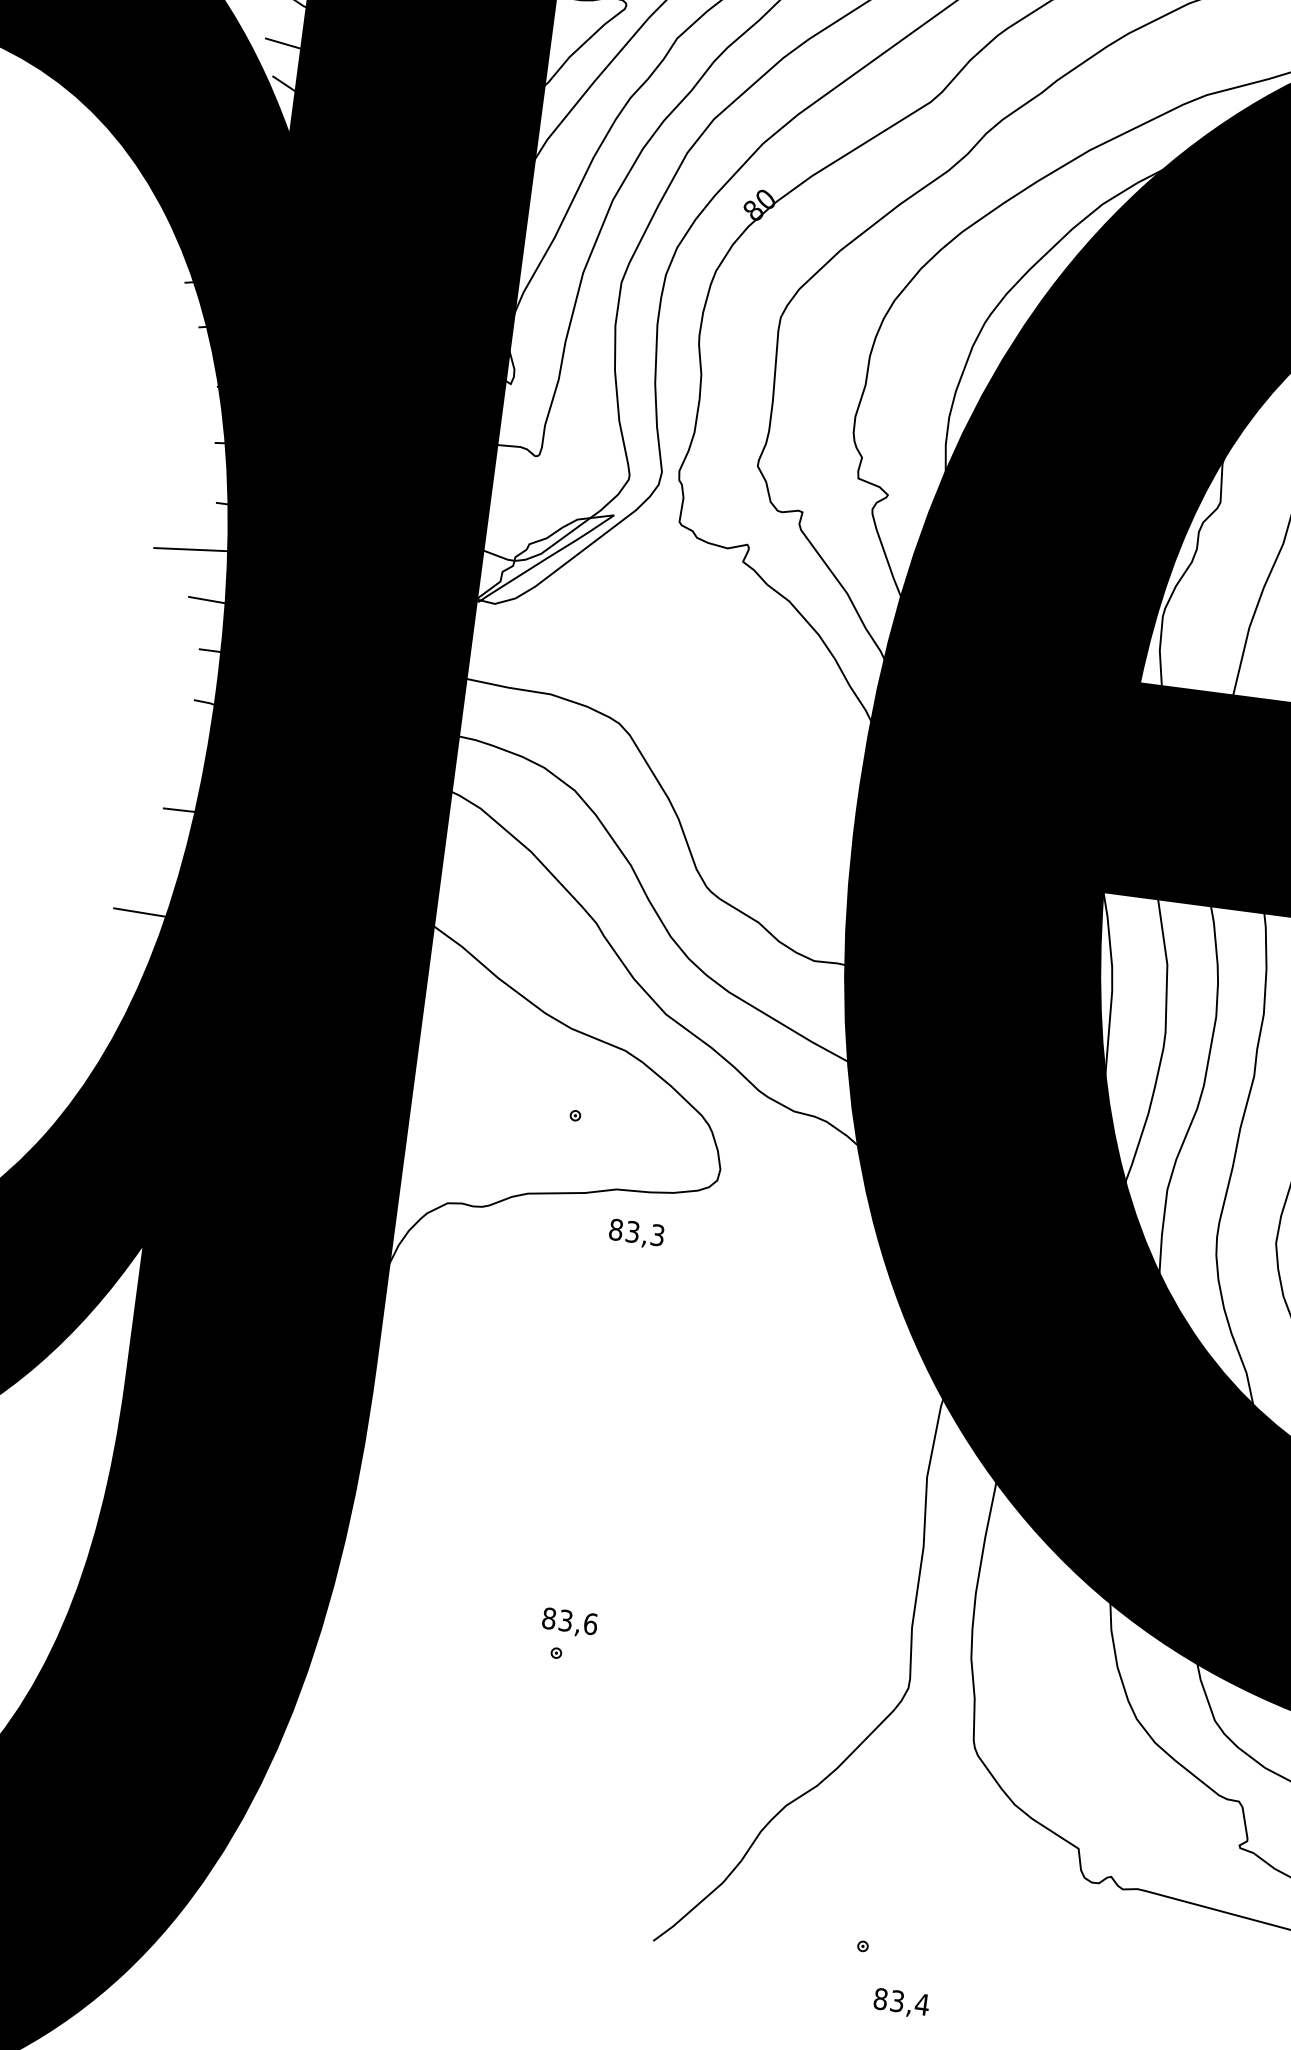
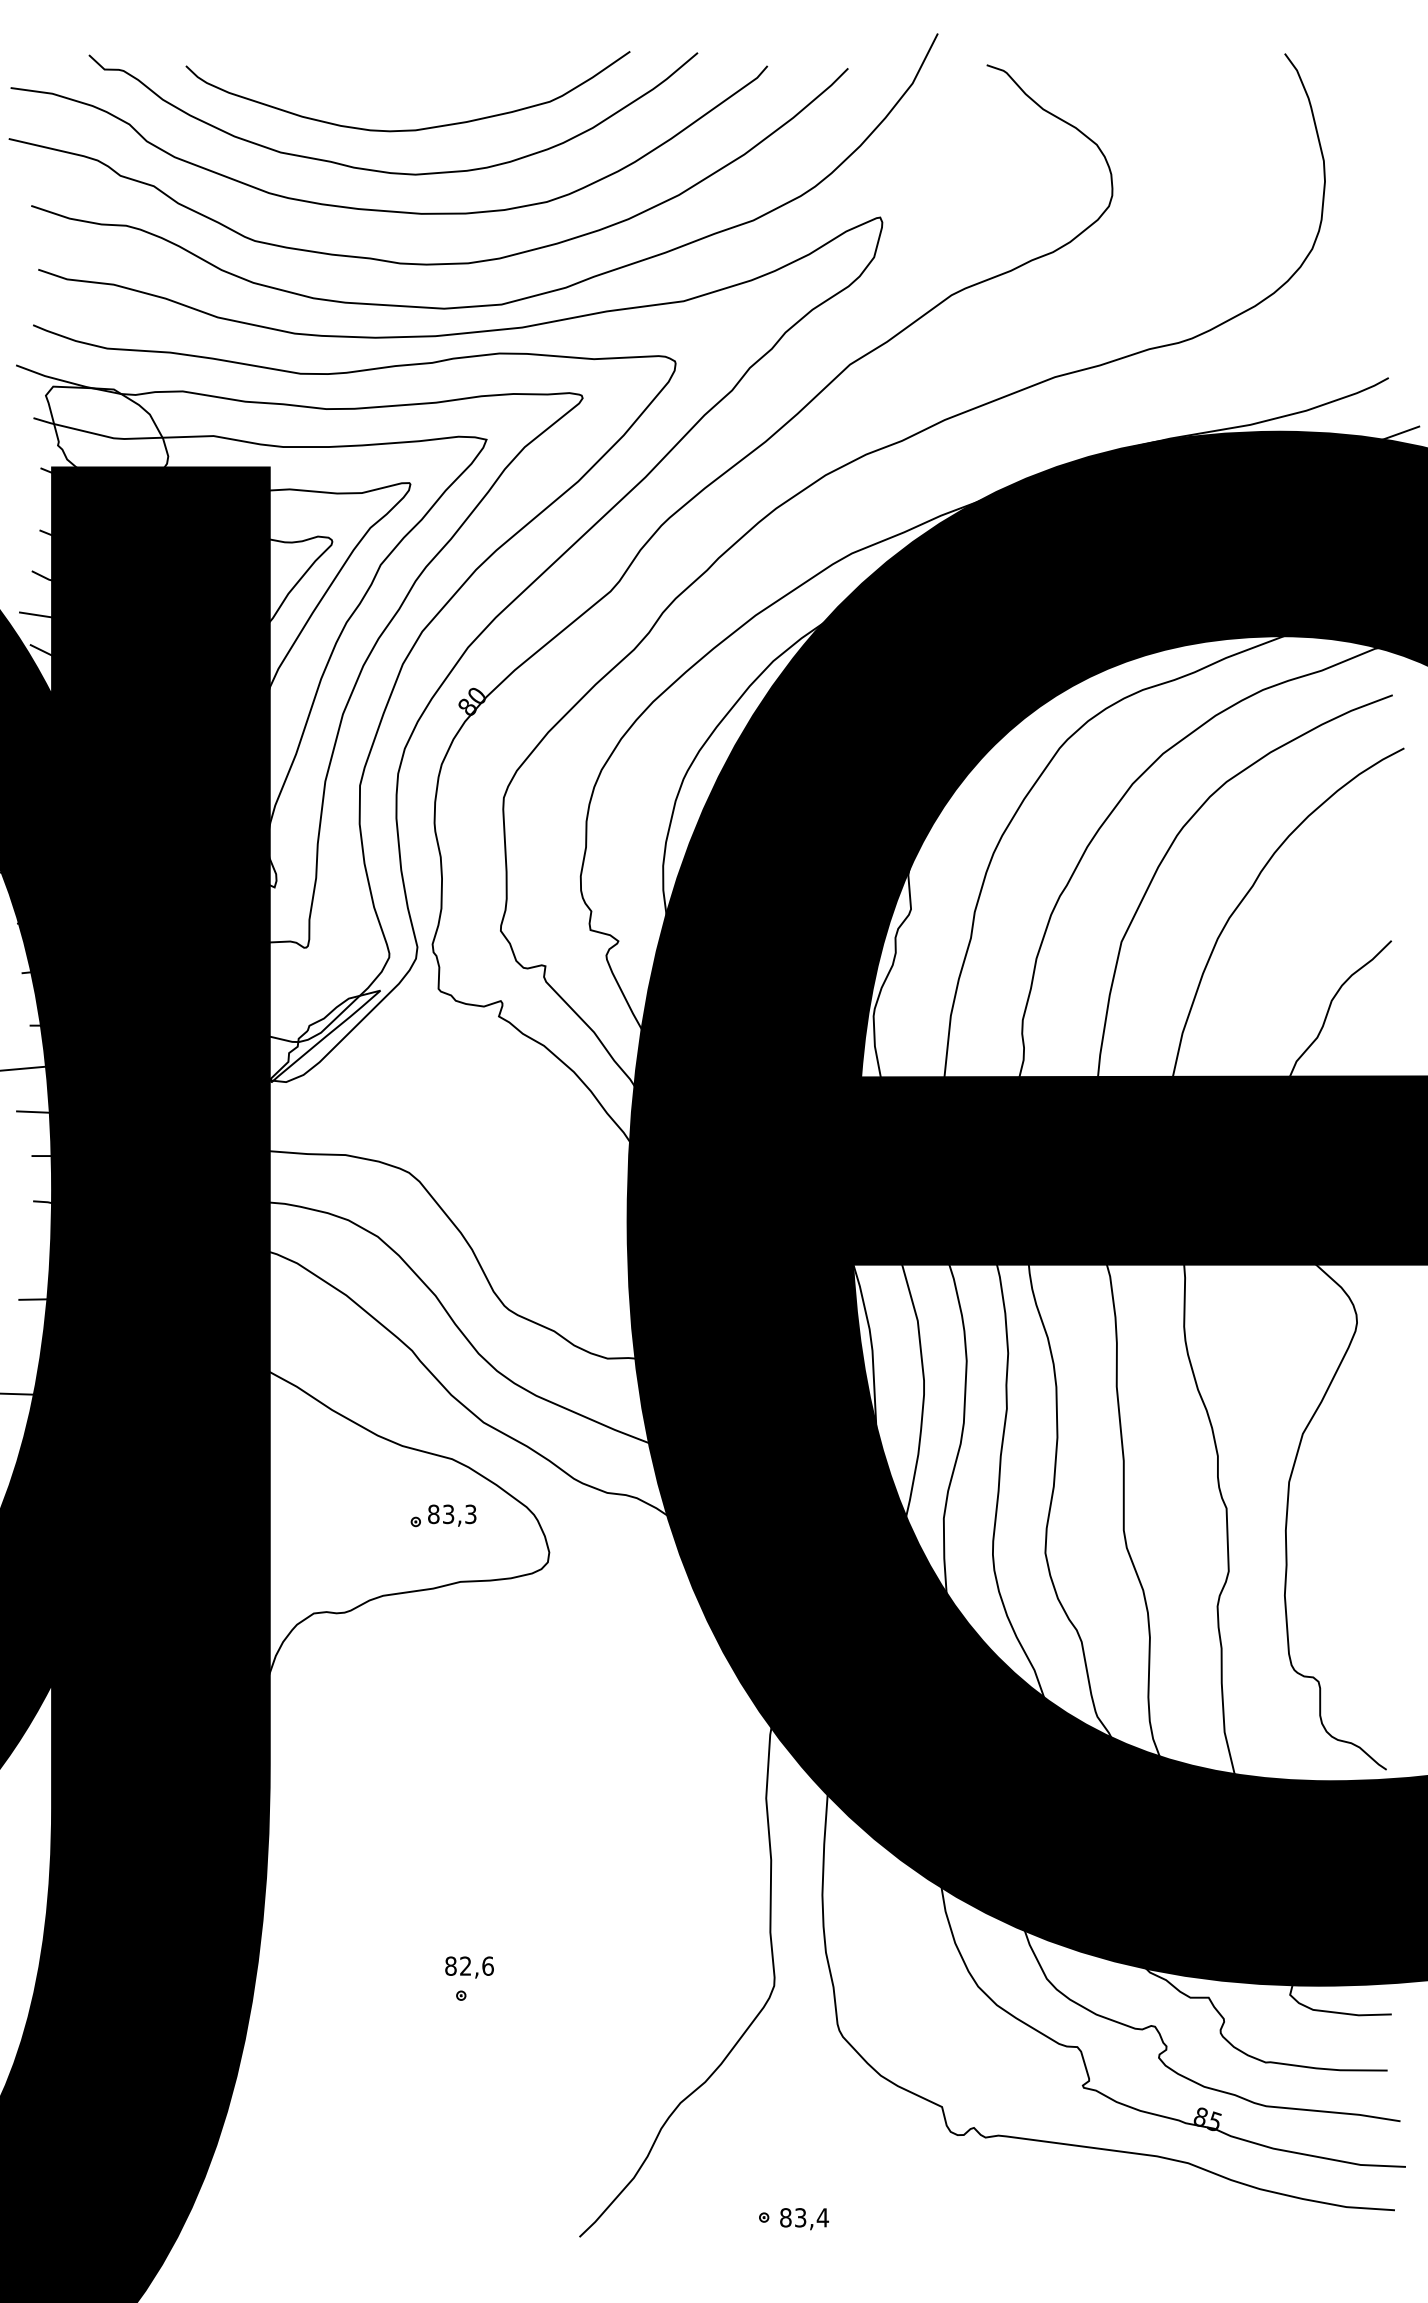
text: (636, 1233) -> (452, 1515), moved
text: (565, 1619) -> (465, 1965), 83,6 -> 82,6
text: (901, 2003) -> (804, 2219), moved

